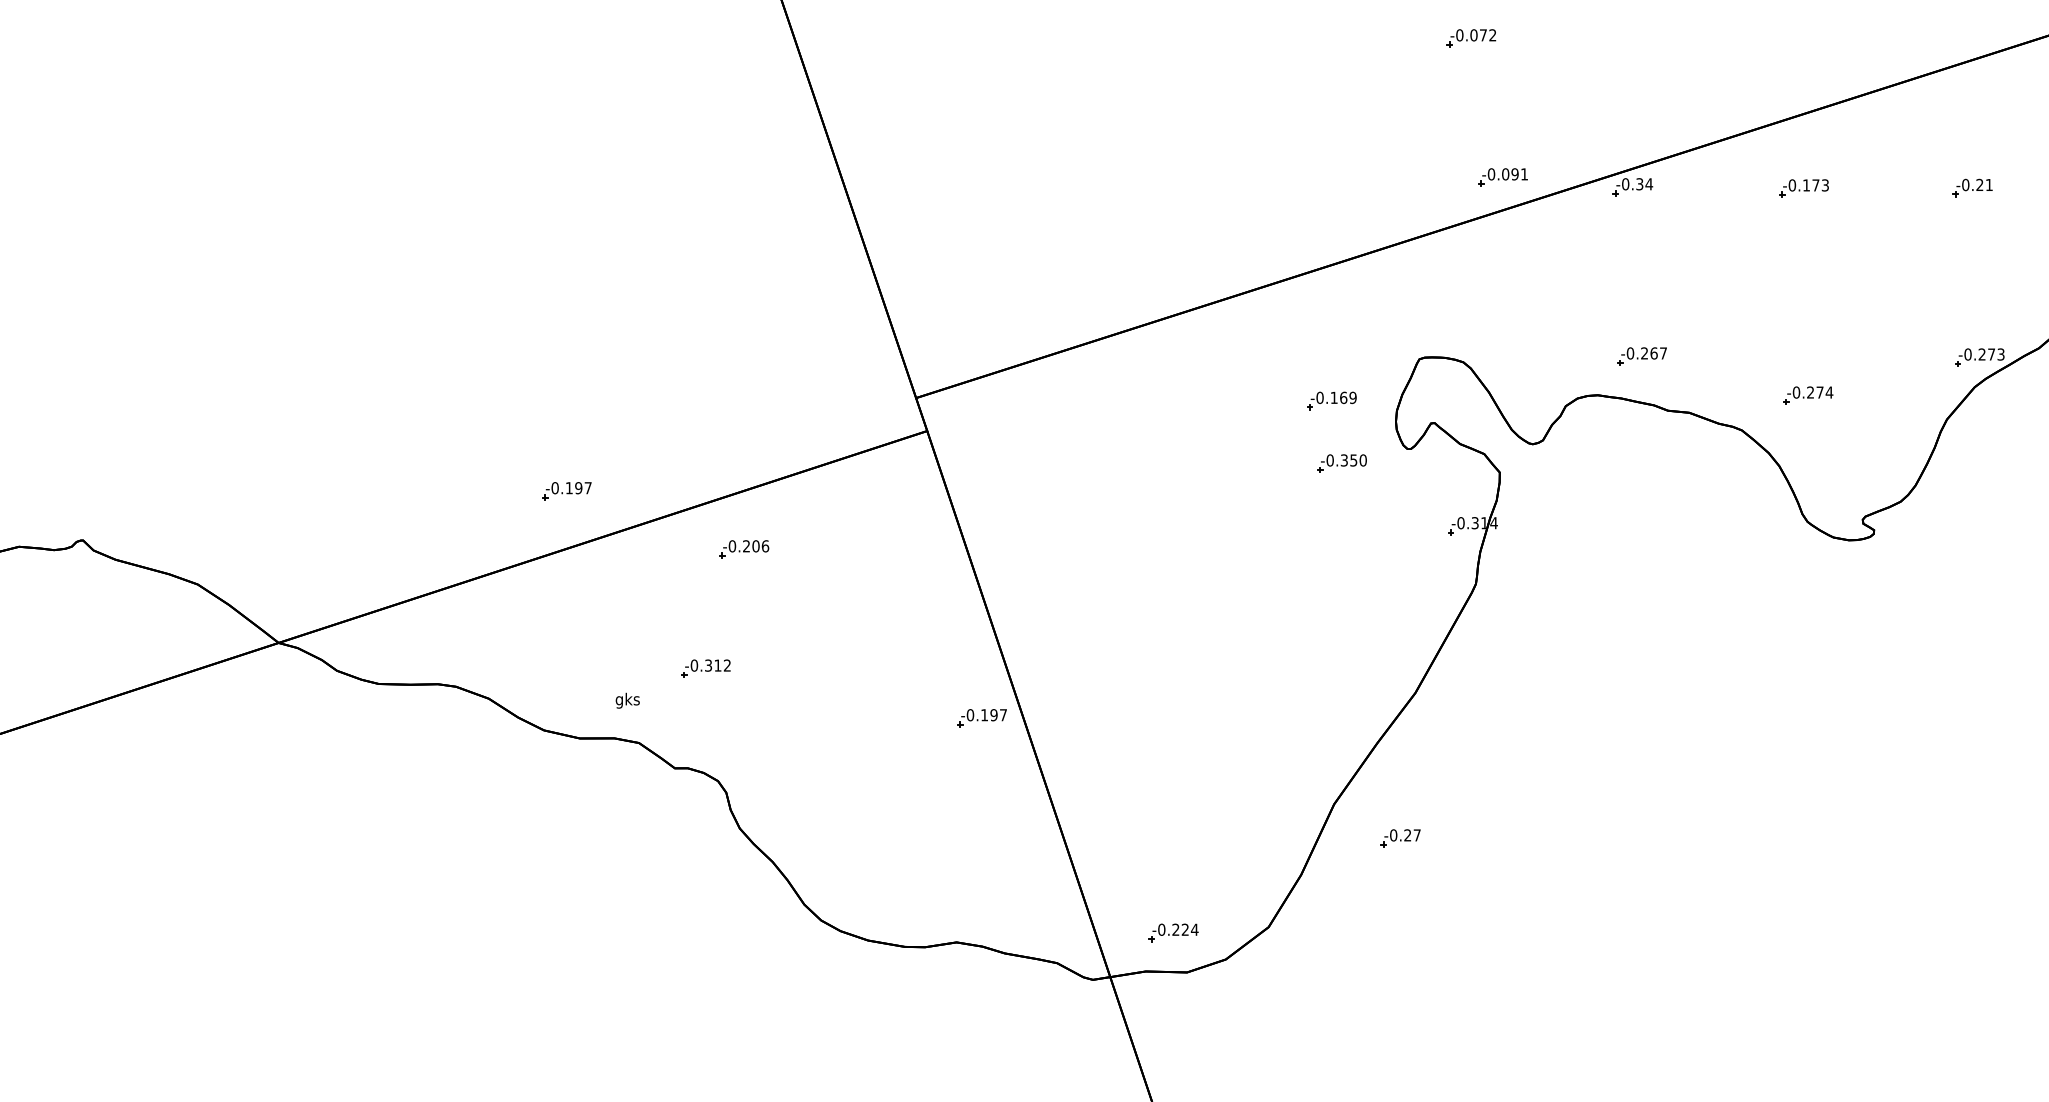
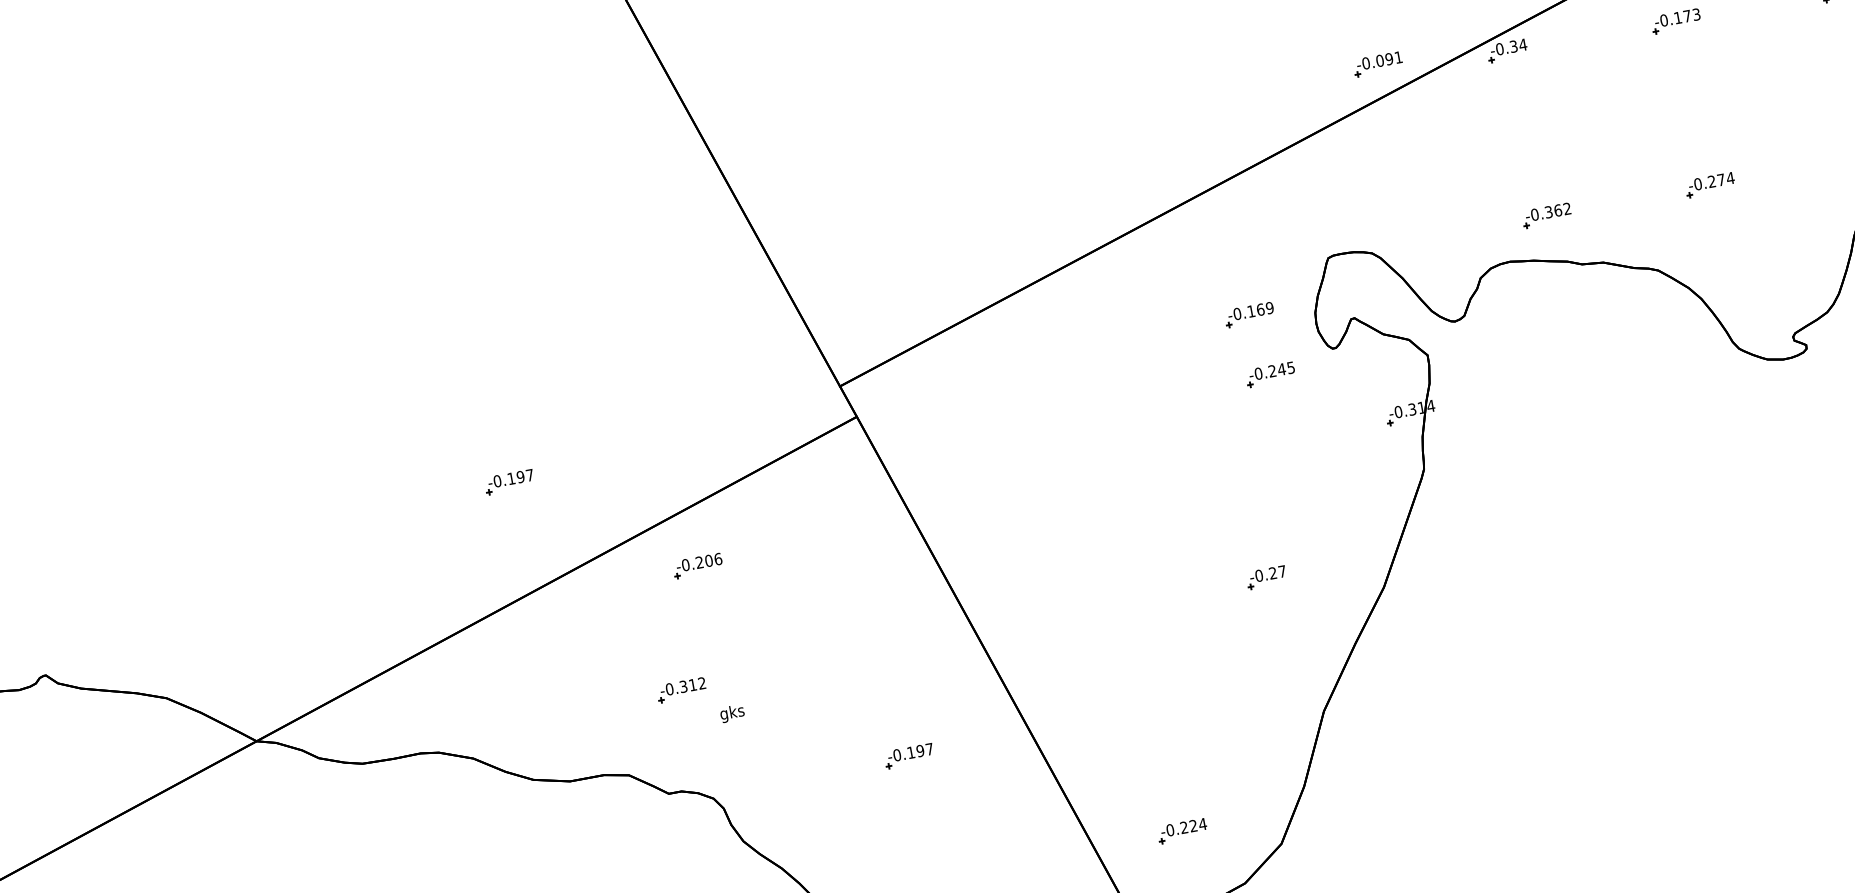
text: (1653, 353) -> (1557, 210), -0.267 -> -0.362
part: (1808, 395) -> (1710, 184), moved
text: (1353, 460) -> (1281, 369), -0.350 -> -0.245
part: (566, 491) -> (509, 482), moved
text: (627, 700) -> (732, 713), moved
part: (981, 718) -> (908, 756), moved
part: (1400, 838) -> (1266, 577), moved
part: (1173, 932) -> (1182, 830), moved

